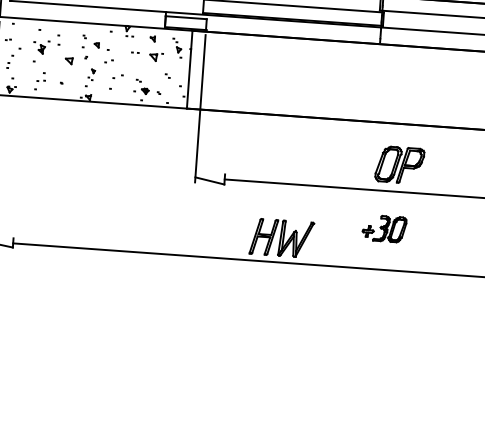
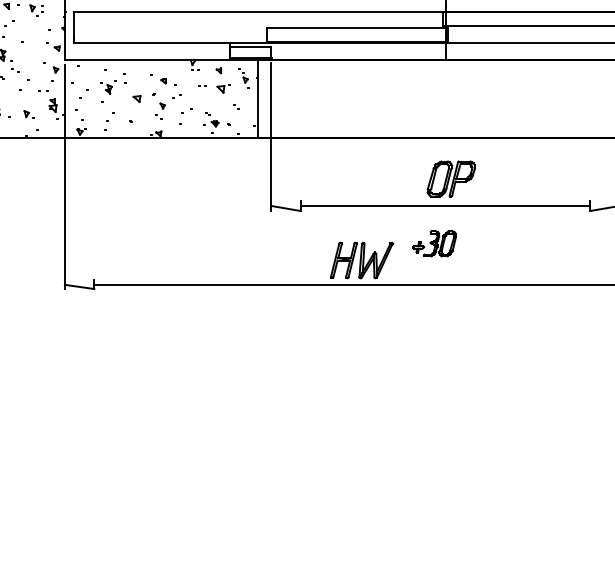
part: (91, 74) -> (160, 110), size x1.43
part: (399, 164) -> (450, 178), moved
part: (384, 228) -> (434, 243), moved

